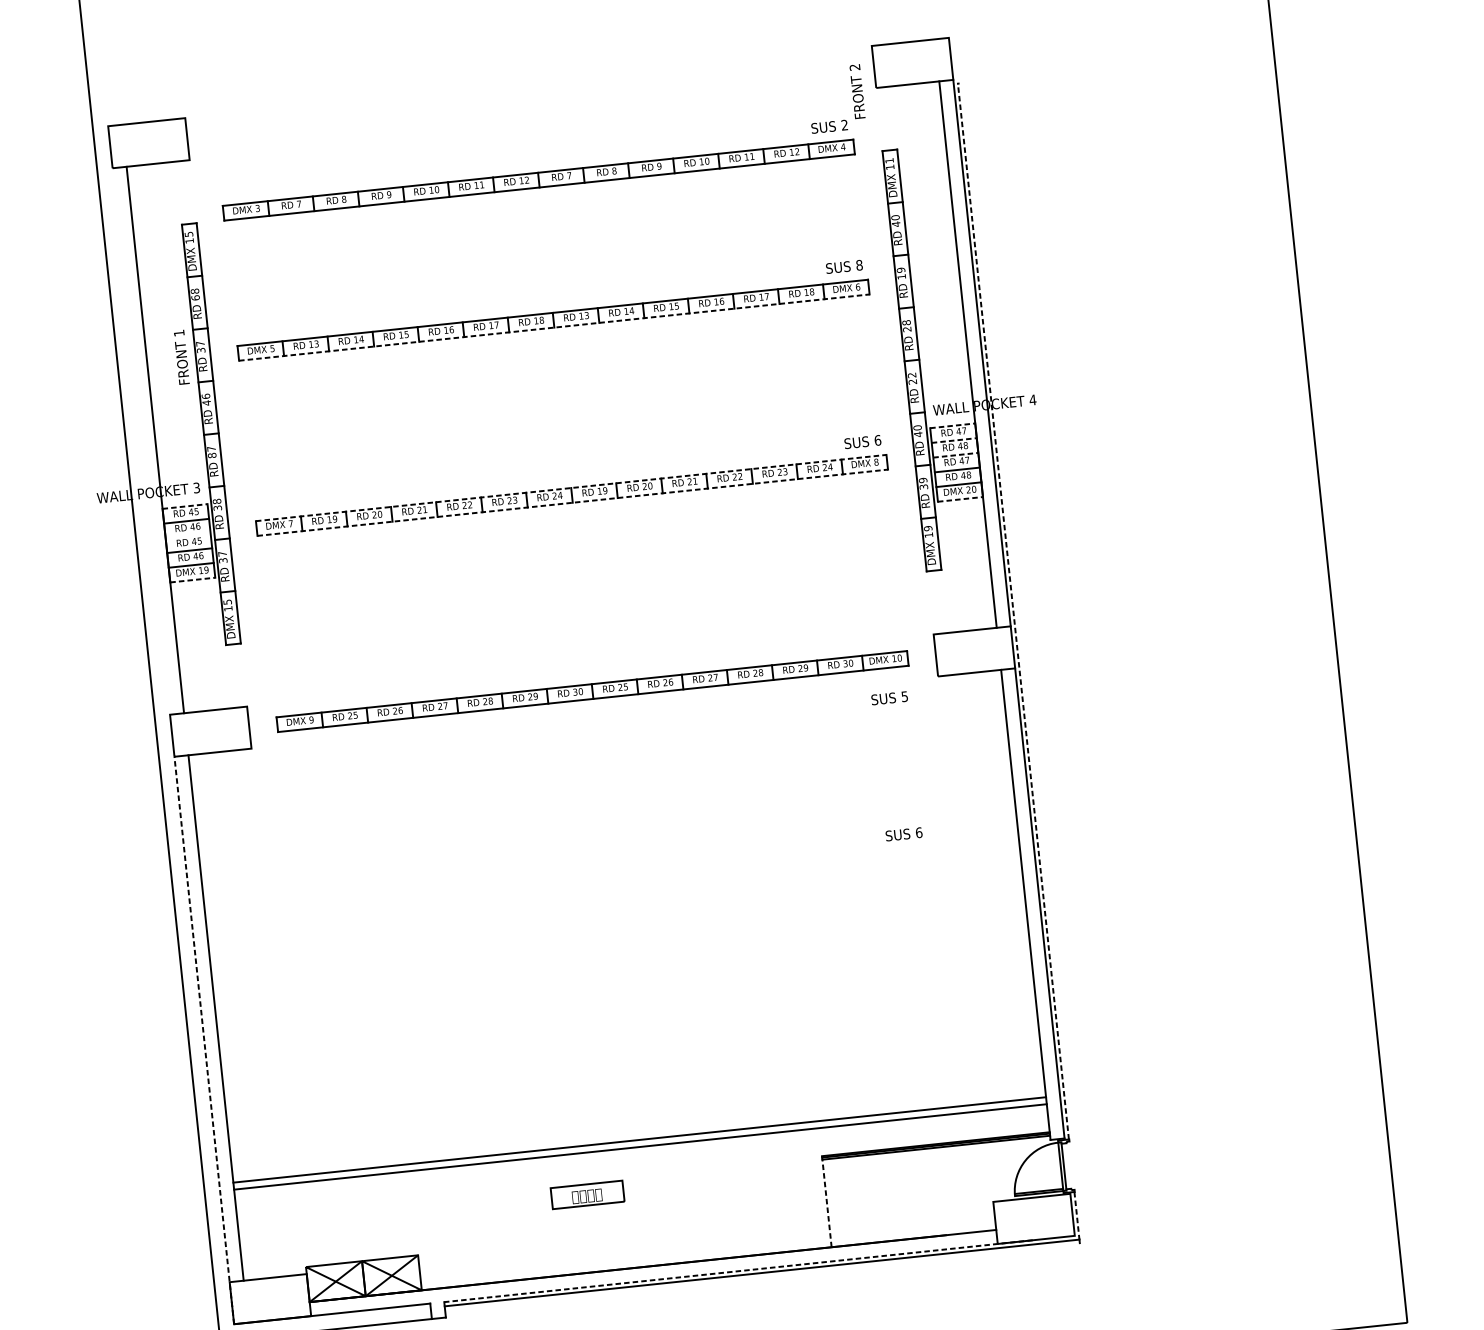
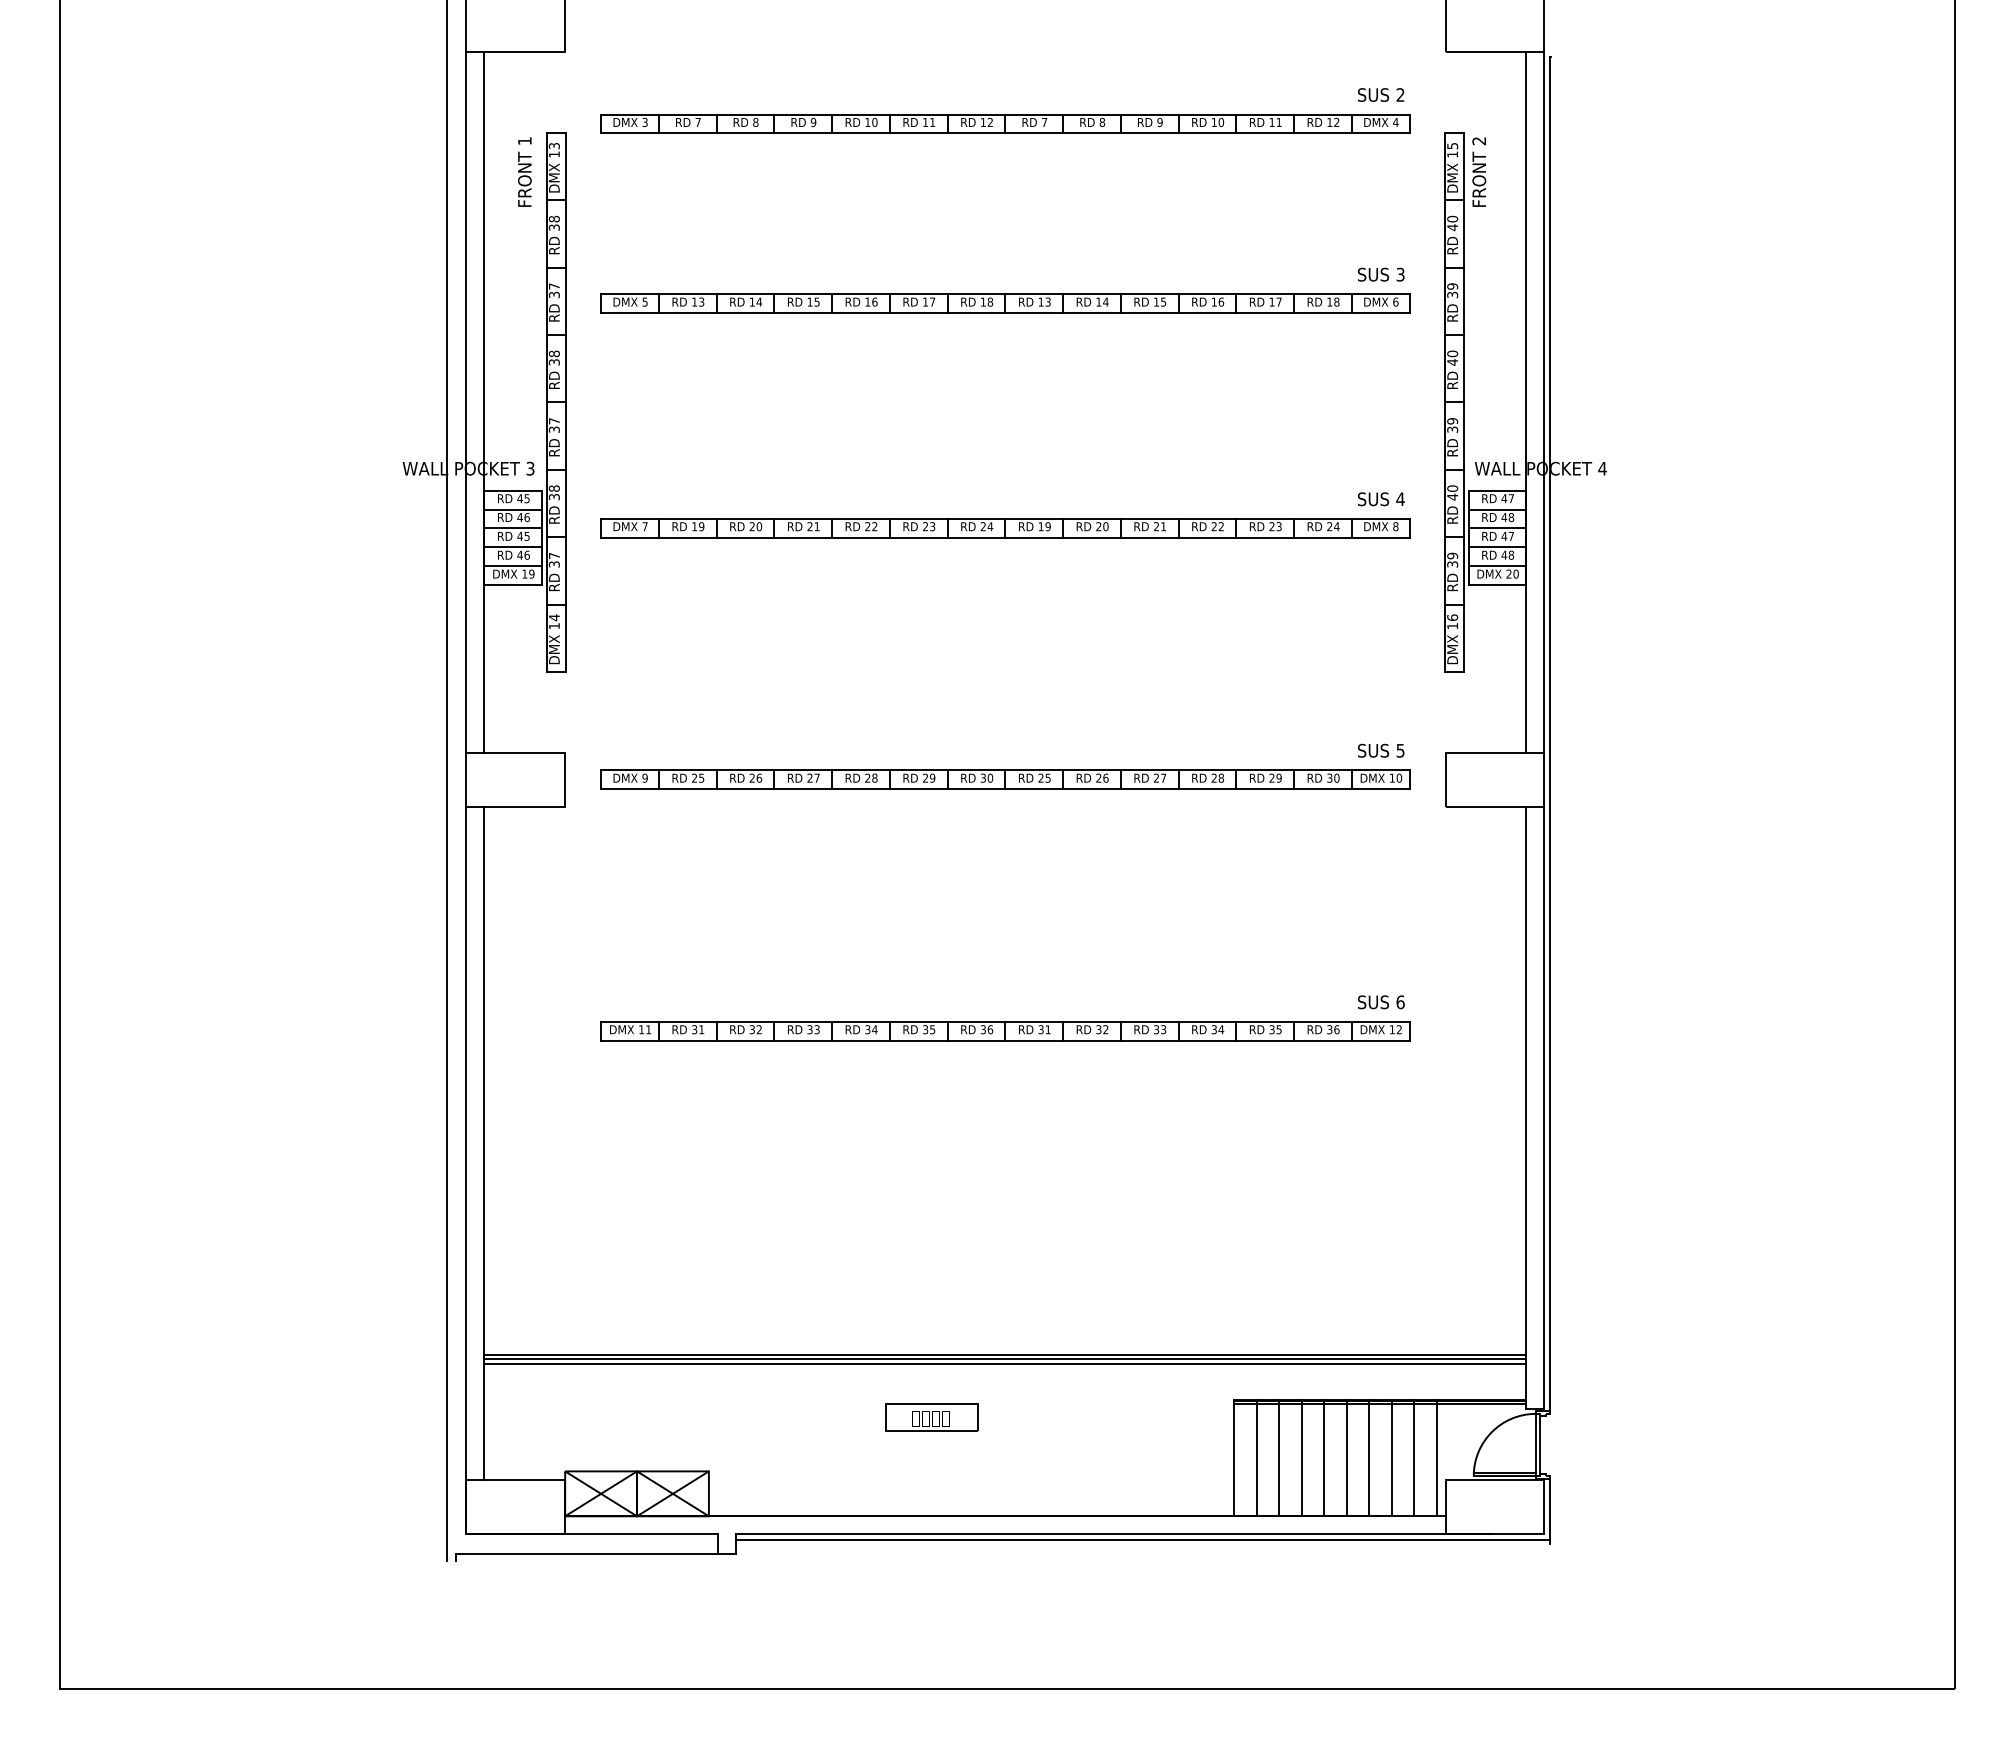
text: (857, 91) -> (1479, 171), moved
text: (889, 161) -> (1452, 146), 11 -> 15
text: (188, 233) -> (553, 145), 15 -> 13
text: (859, 265) -> (1400, 274), 8 -> 3
text: (901, 276) -> (1452, 294), 19 -> 39
text: (194, 297) -> (553, 227), 68 -> 38
text: (906, 325) -> (1452, 357), 28 -> 40
line: (554, 327) -> (1005, 313), dashed -> solid
text: (181, 356) -> (524, 171), moved
text: (912, 378) -> (1452, 425), 22 -> 39
text: (205, 399) -> (553, 357), 46 -> 38
line: (952, 425) -> (1497, 490), dashed -> solid
text: (877, 440) -> (1400, 499), 6 -> 4
line: (954, 440) -> (1497, 509), dashed -> solid
line: (141, 441) -> (466, 402), added
text: (212, 455) -> (554, 429), 87 -> 37
line: (955, 455) -> (1497, 528), dashed -> solid
line: (571, 487) -> (1005, 518), dashed -> solid
line: (960, 499) -> (1497, 585), dashed -> solid
line: (572, 502) -> (1005, 537), dashed -> solid
line: (185, 506) -> (513, 490), dashed -> solid
text: (928, 528) -> (1452, 617), 19 -> 16
line: (188, 535) -> (513, 528), added
line: (193, 580) -> (513, 585), dashed -> solid
text: (227, 602) -> (554, 617), 15 -> 14
line: (1013, 611) -> (1549, 734), dashed -> solid
text: (889, 698) -> (1381, 750), moved
part: (613, 887) -> (1005, 1031), added
line: (204, 1040) -> (466, 1170), dashed -> solid
line: (640, 1143) -> (1005, 1359), added
line: (984, 1184) -> (1436, 1457), added
line: (967, 1186) -> (1414, 1457), added
line: (949, 1188) -> (1391, 1457), added
line: (932, 1190) -> (1369, 1457), added
line: (914, 1192) -> (1346, 1457), added
line: (897, 1194) -> (1324, 1457), added
line: (879, 1195) -> (1301, 1457), added
line: (861, 1197) -> (1279, 1457), added
line: (844, 1199) -> (1256, 1457), added
line: (826, 1201) -> (1234, 1457), dashed -> solid
line: (1076, 1216) -> (1549, 1509), dashed -> solid
line: (738, 1271) -> (1112, 1534), dashed -> solid

